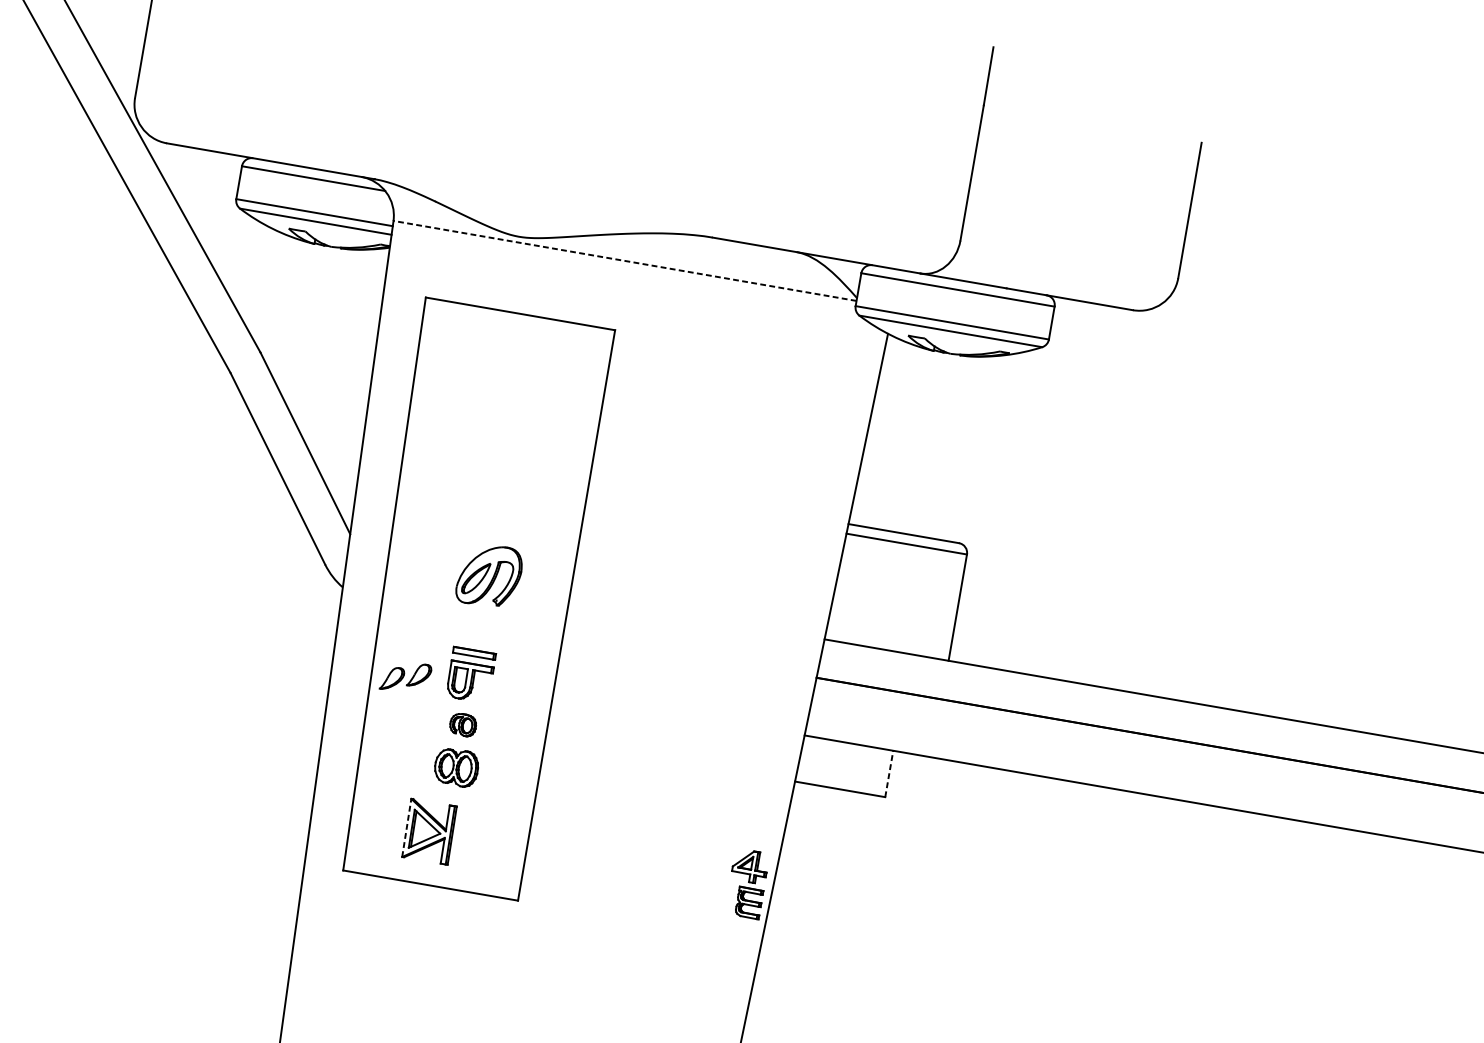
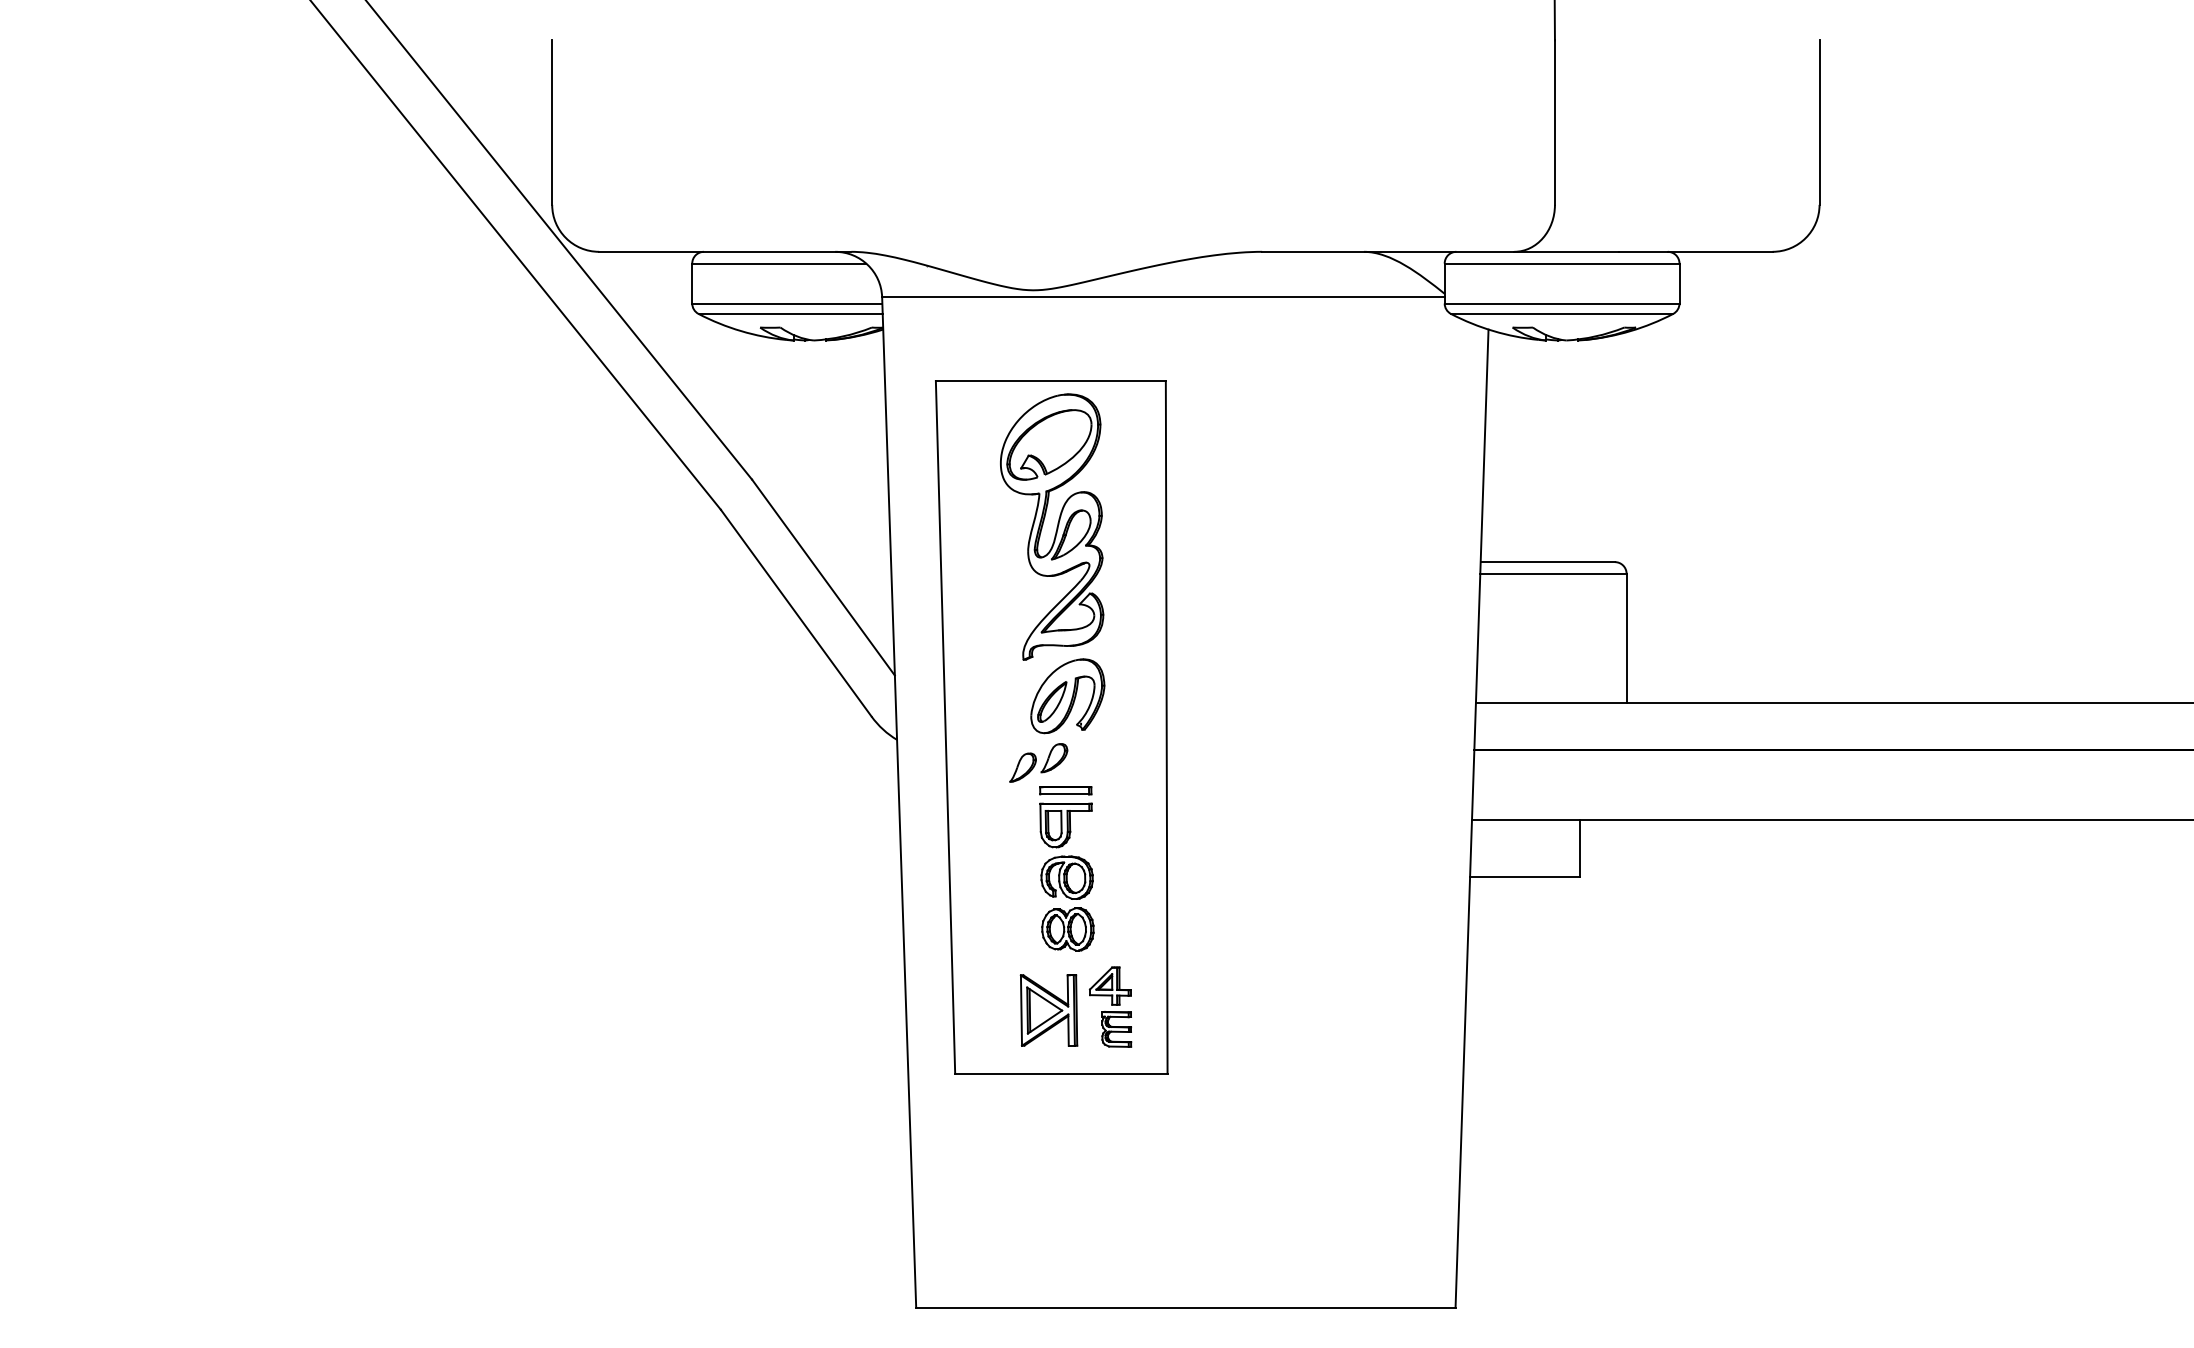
line: (624, 261) -> (1162, 297), dashed -> solid
part: (501, 433) -> (1052, 526), added
part: (405, 676) -> (1038, 762), moved
part: (462, 724) -> (1066, 877), size x1.67
line: (889, 773) -> (1579, 848), dashed -> solid
line: (406, 827) -> (1021, 1010), dashed -> solid
part: (747, 883) -> (1110, 1006), moved

